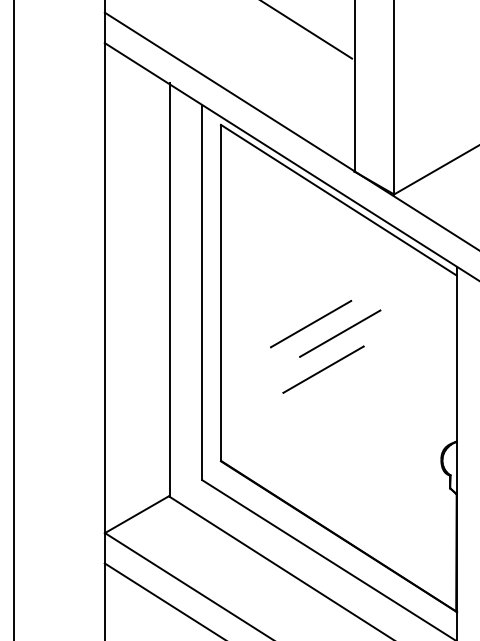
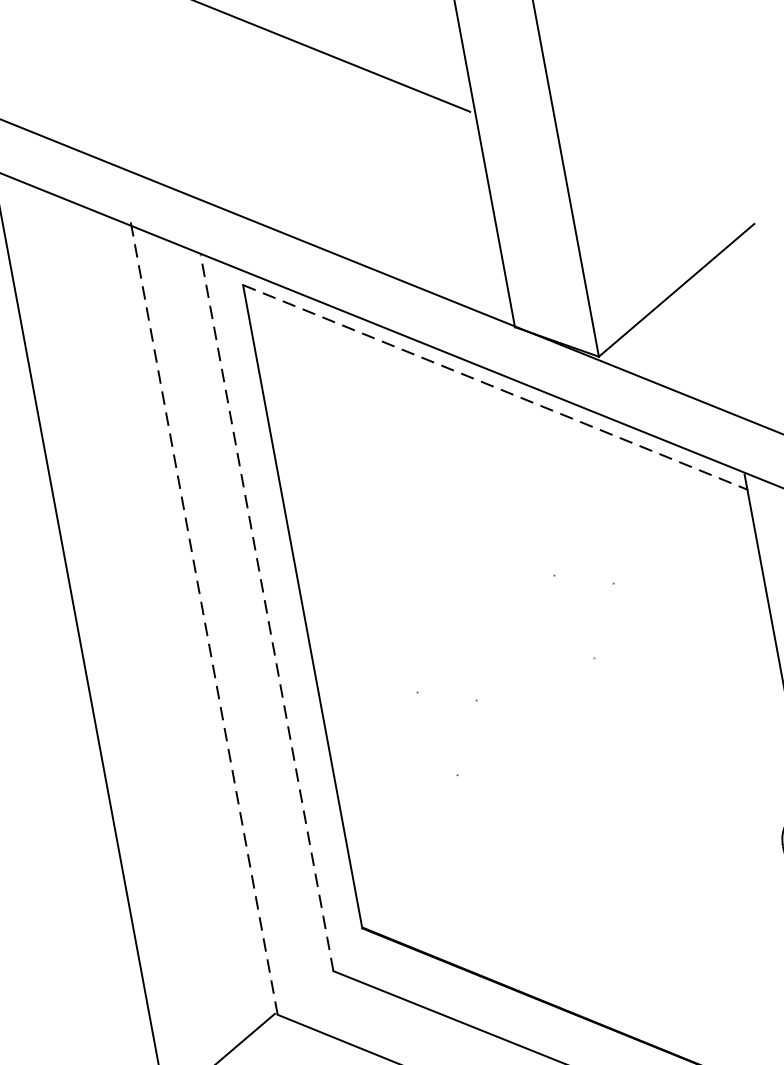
line: (338, 200) -> (494, 387), solid -> dashed
line: (170, 289) -> (204, 617), solid -> dashed
line: (202, 292) -> (267, 612), solid -> dashed
line: (311, 324) -> (486, 634), removed
line: (340, 333) -> (545, 641), removed
line: (323, 369) -> (525, 716), removed

